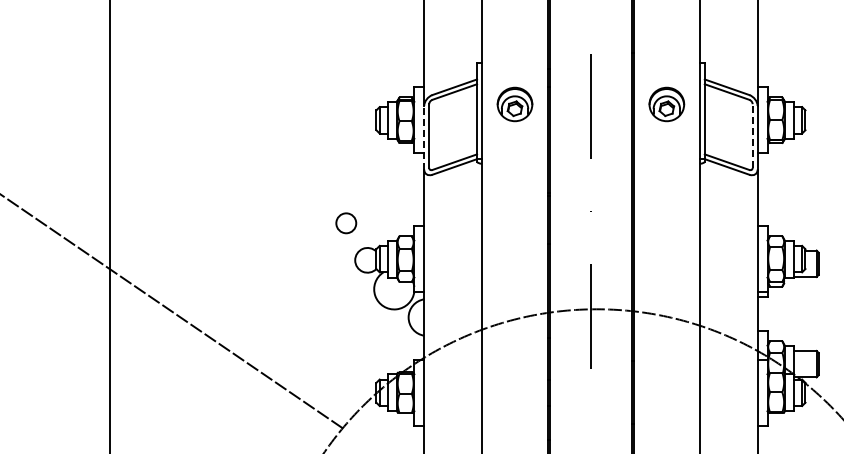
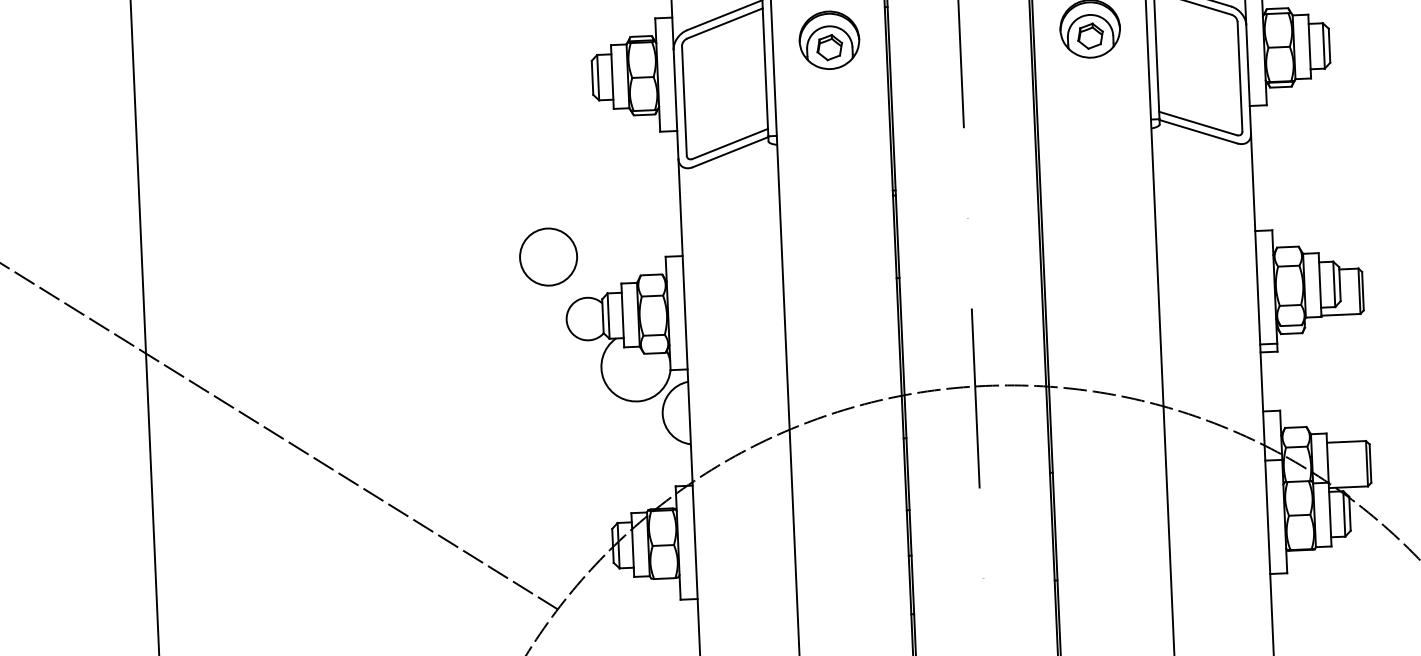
line: (752, 136) -> (1239, 77), dashed -> solid
line: (424, 137) -> (676, 103), dashed -> solid
circle: (345, 222) -> (547, 255), size x1.67

